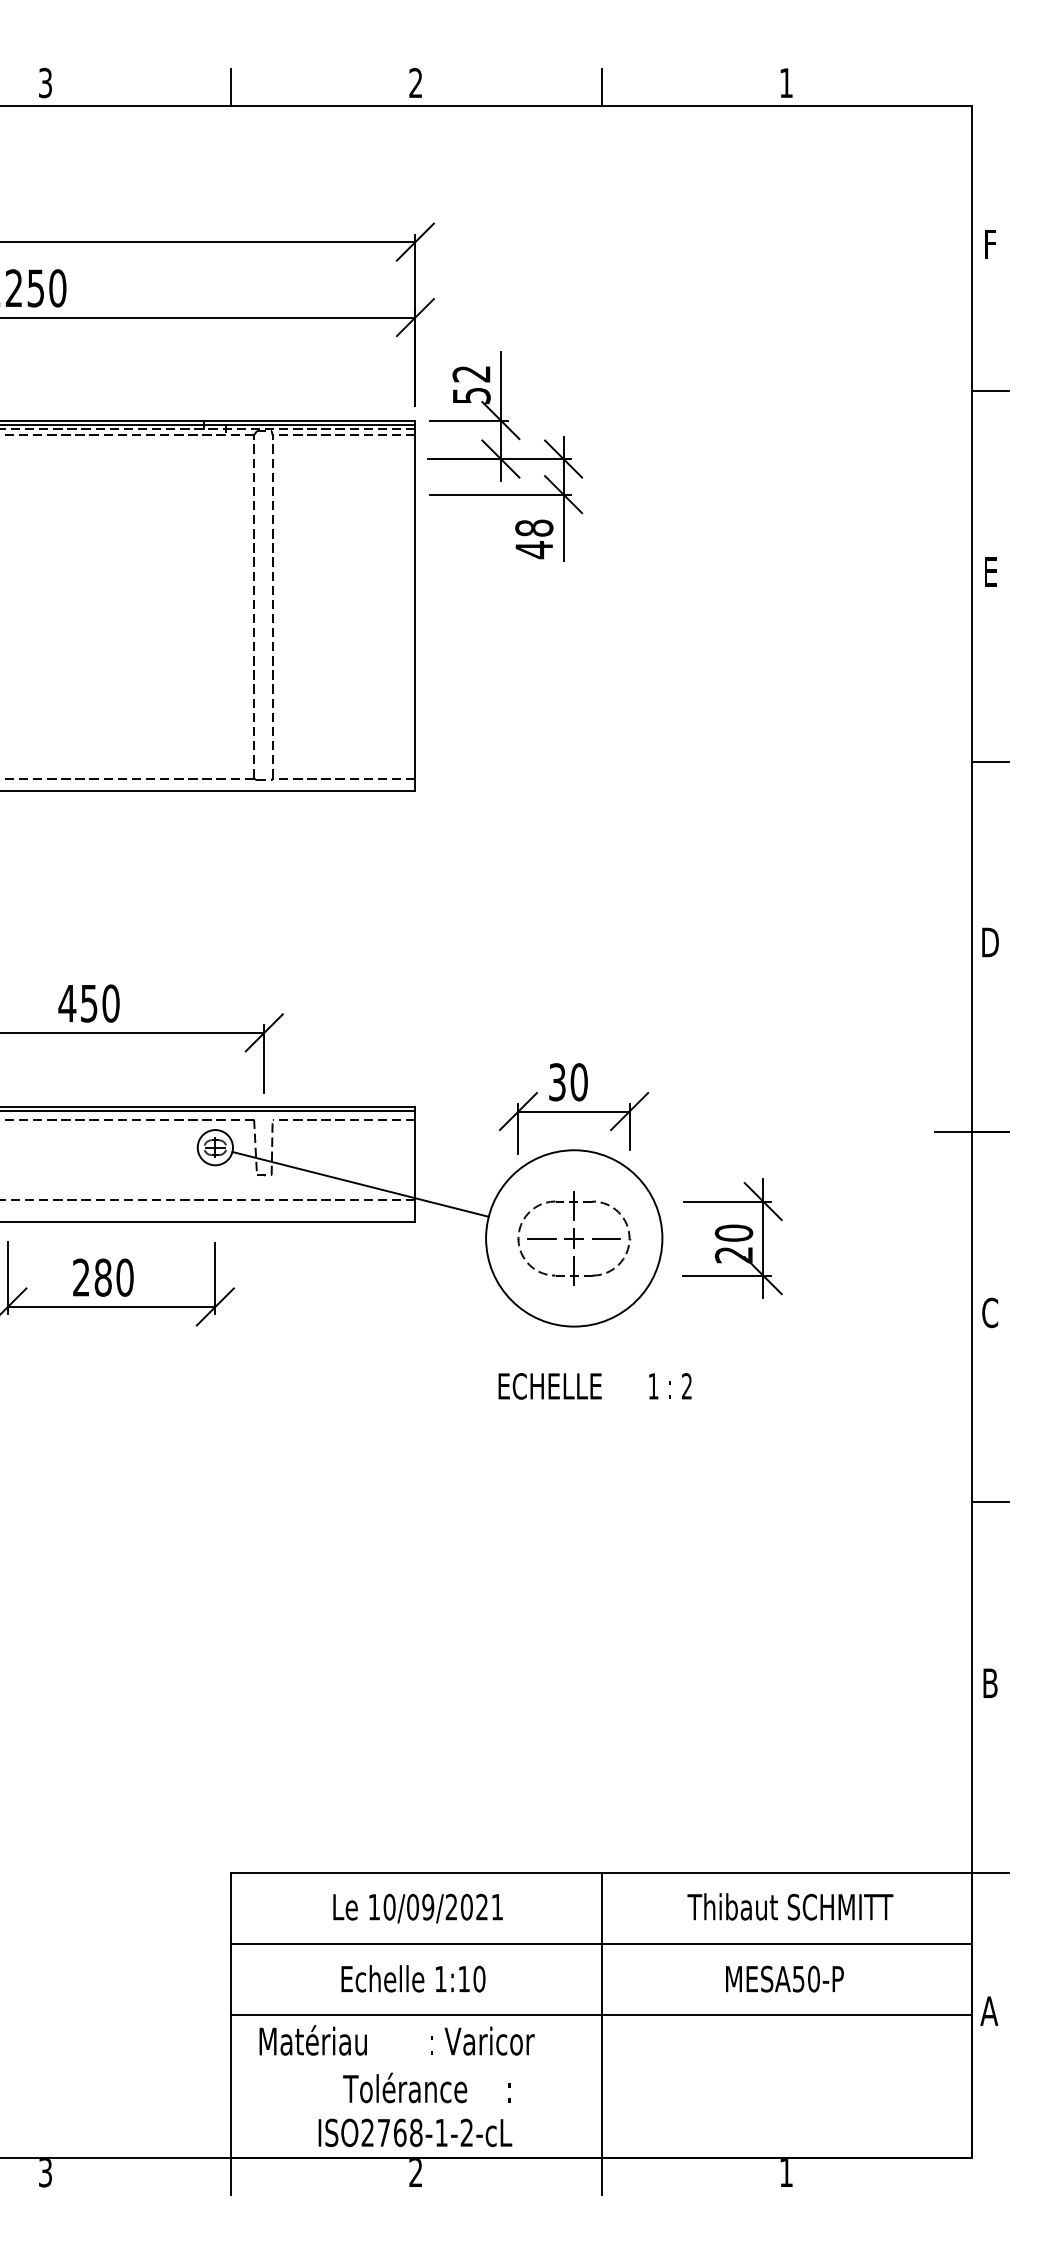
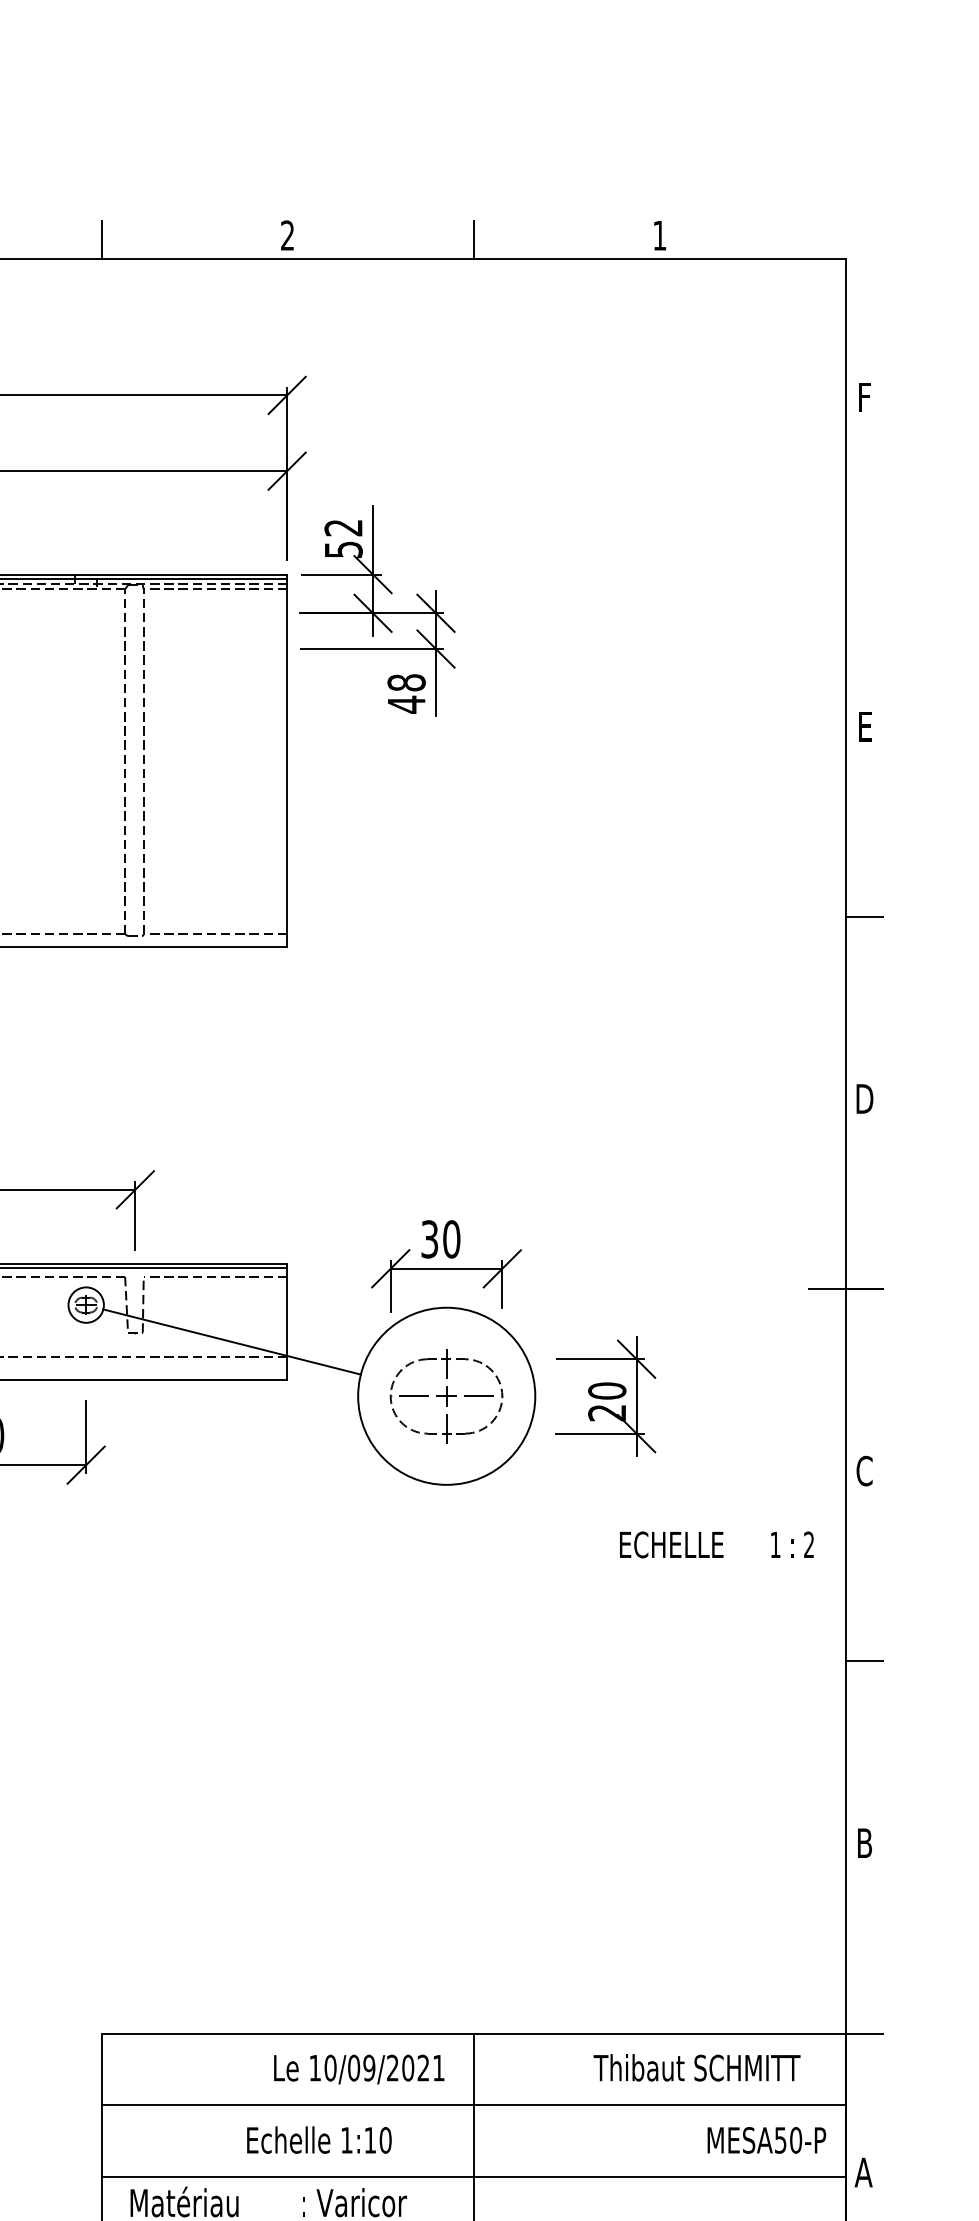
line: (989, 391) -> (863, 545), removed
text: (594, 1386) -> (716, 1545), moved
text: (790, 1906) -> (697, 2067), moved
text: (417, 1908) -> (358, 2069), moved
text: (413, 1978) -> (319, 2139), moved
text: (784, 1978) -> (766, 2139), moved

